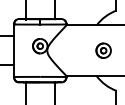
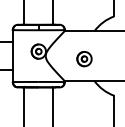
part: (103, 51) -> (84, 59), moved

